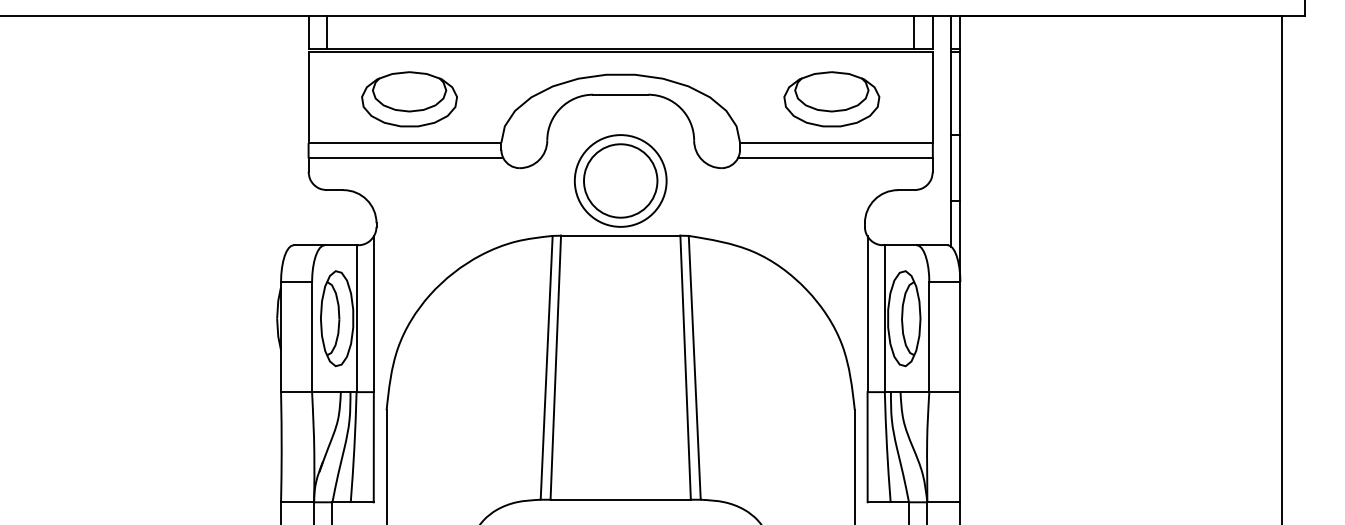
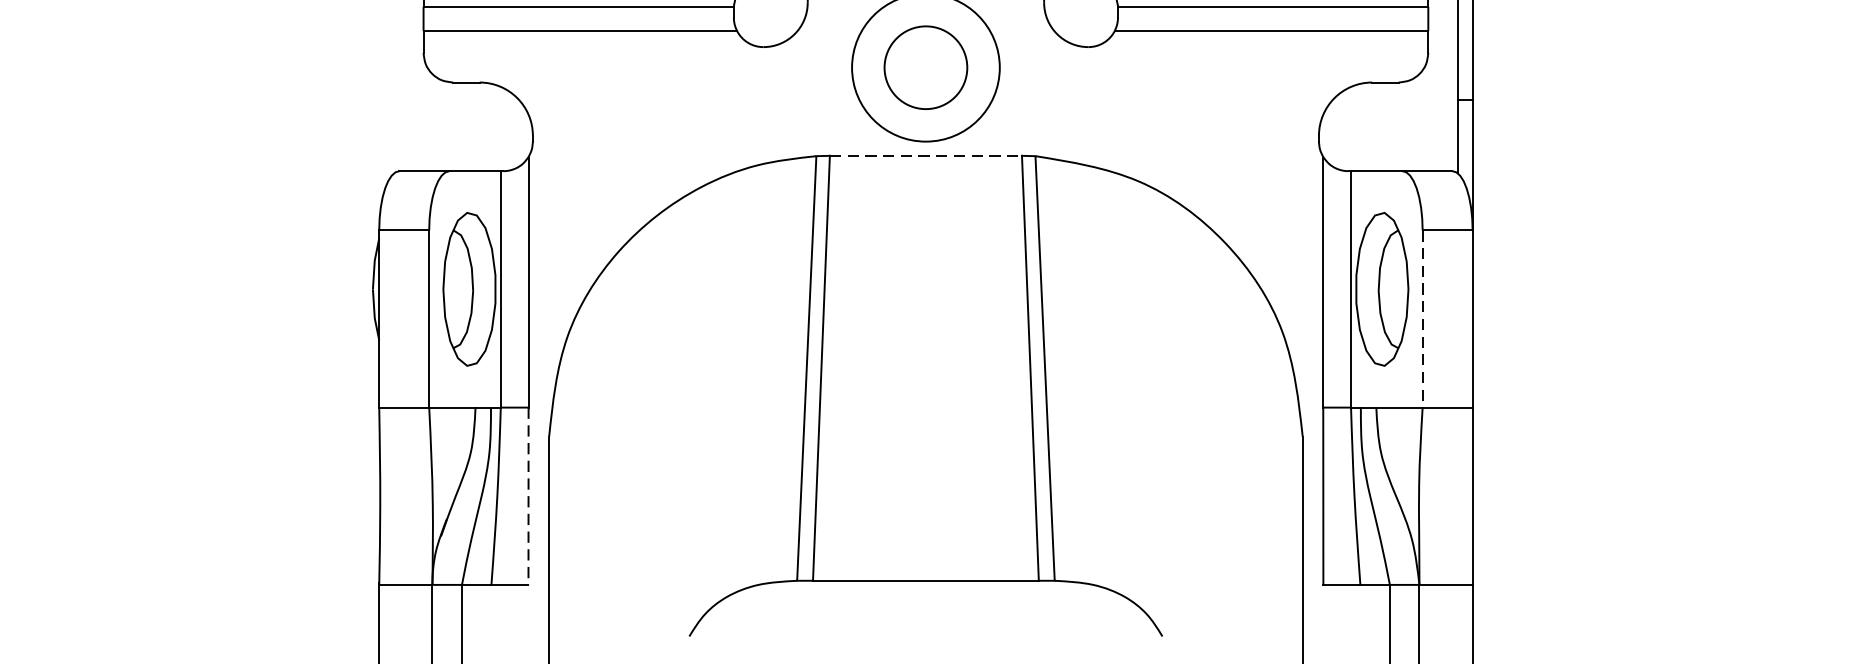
circle: (620, 180) -> (925, 66), size x0.7
line: (620, 235) -> (925, 155), solid -> dashed
line: (929, 337) -> (1422, 319), solid -> dashed
line: (373, 447) -> (528, 496), solid -> dashed

